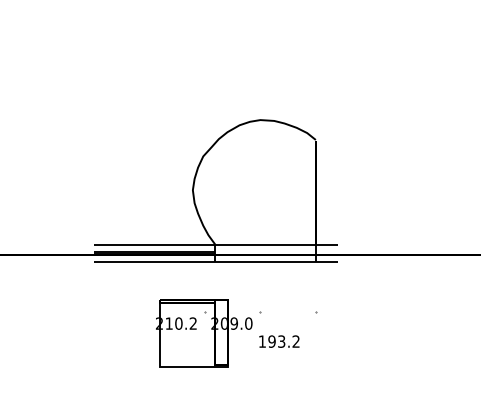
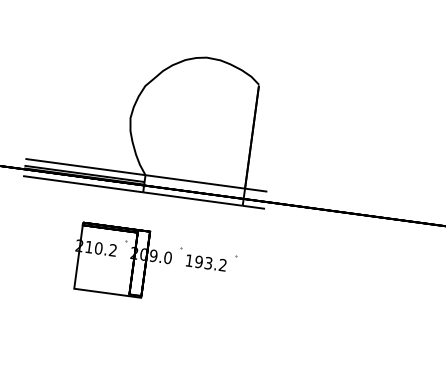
text: (279, 341) -> (206, 262), moved

